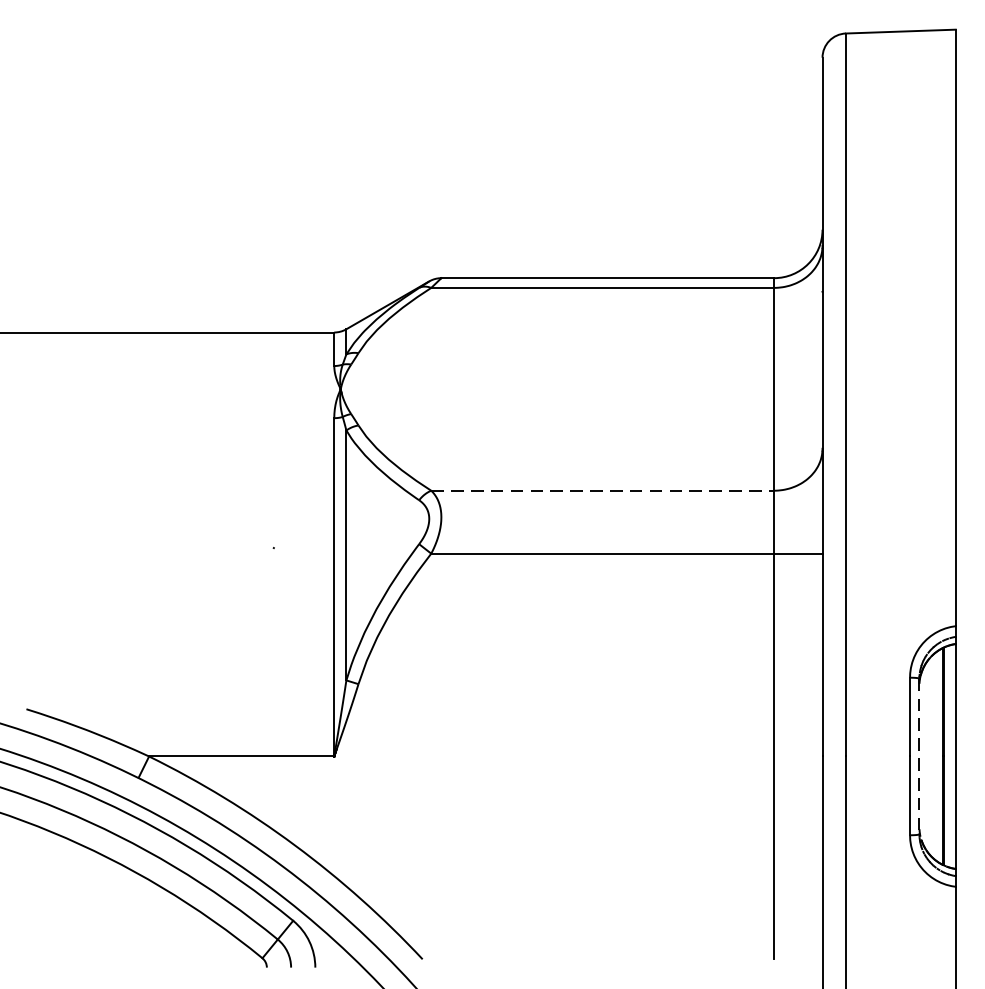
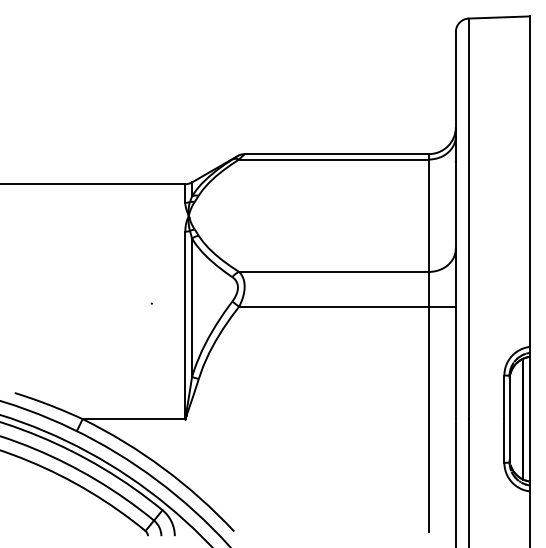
line: (603, 489) -> (334, 271), dashed -> solid
line: (919, 757) -> (509, 419), dashed -> solid

